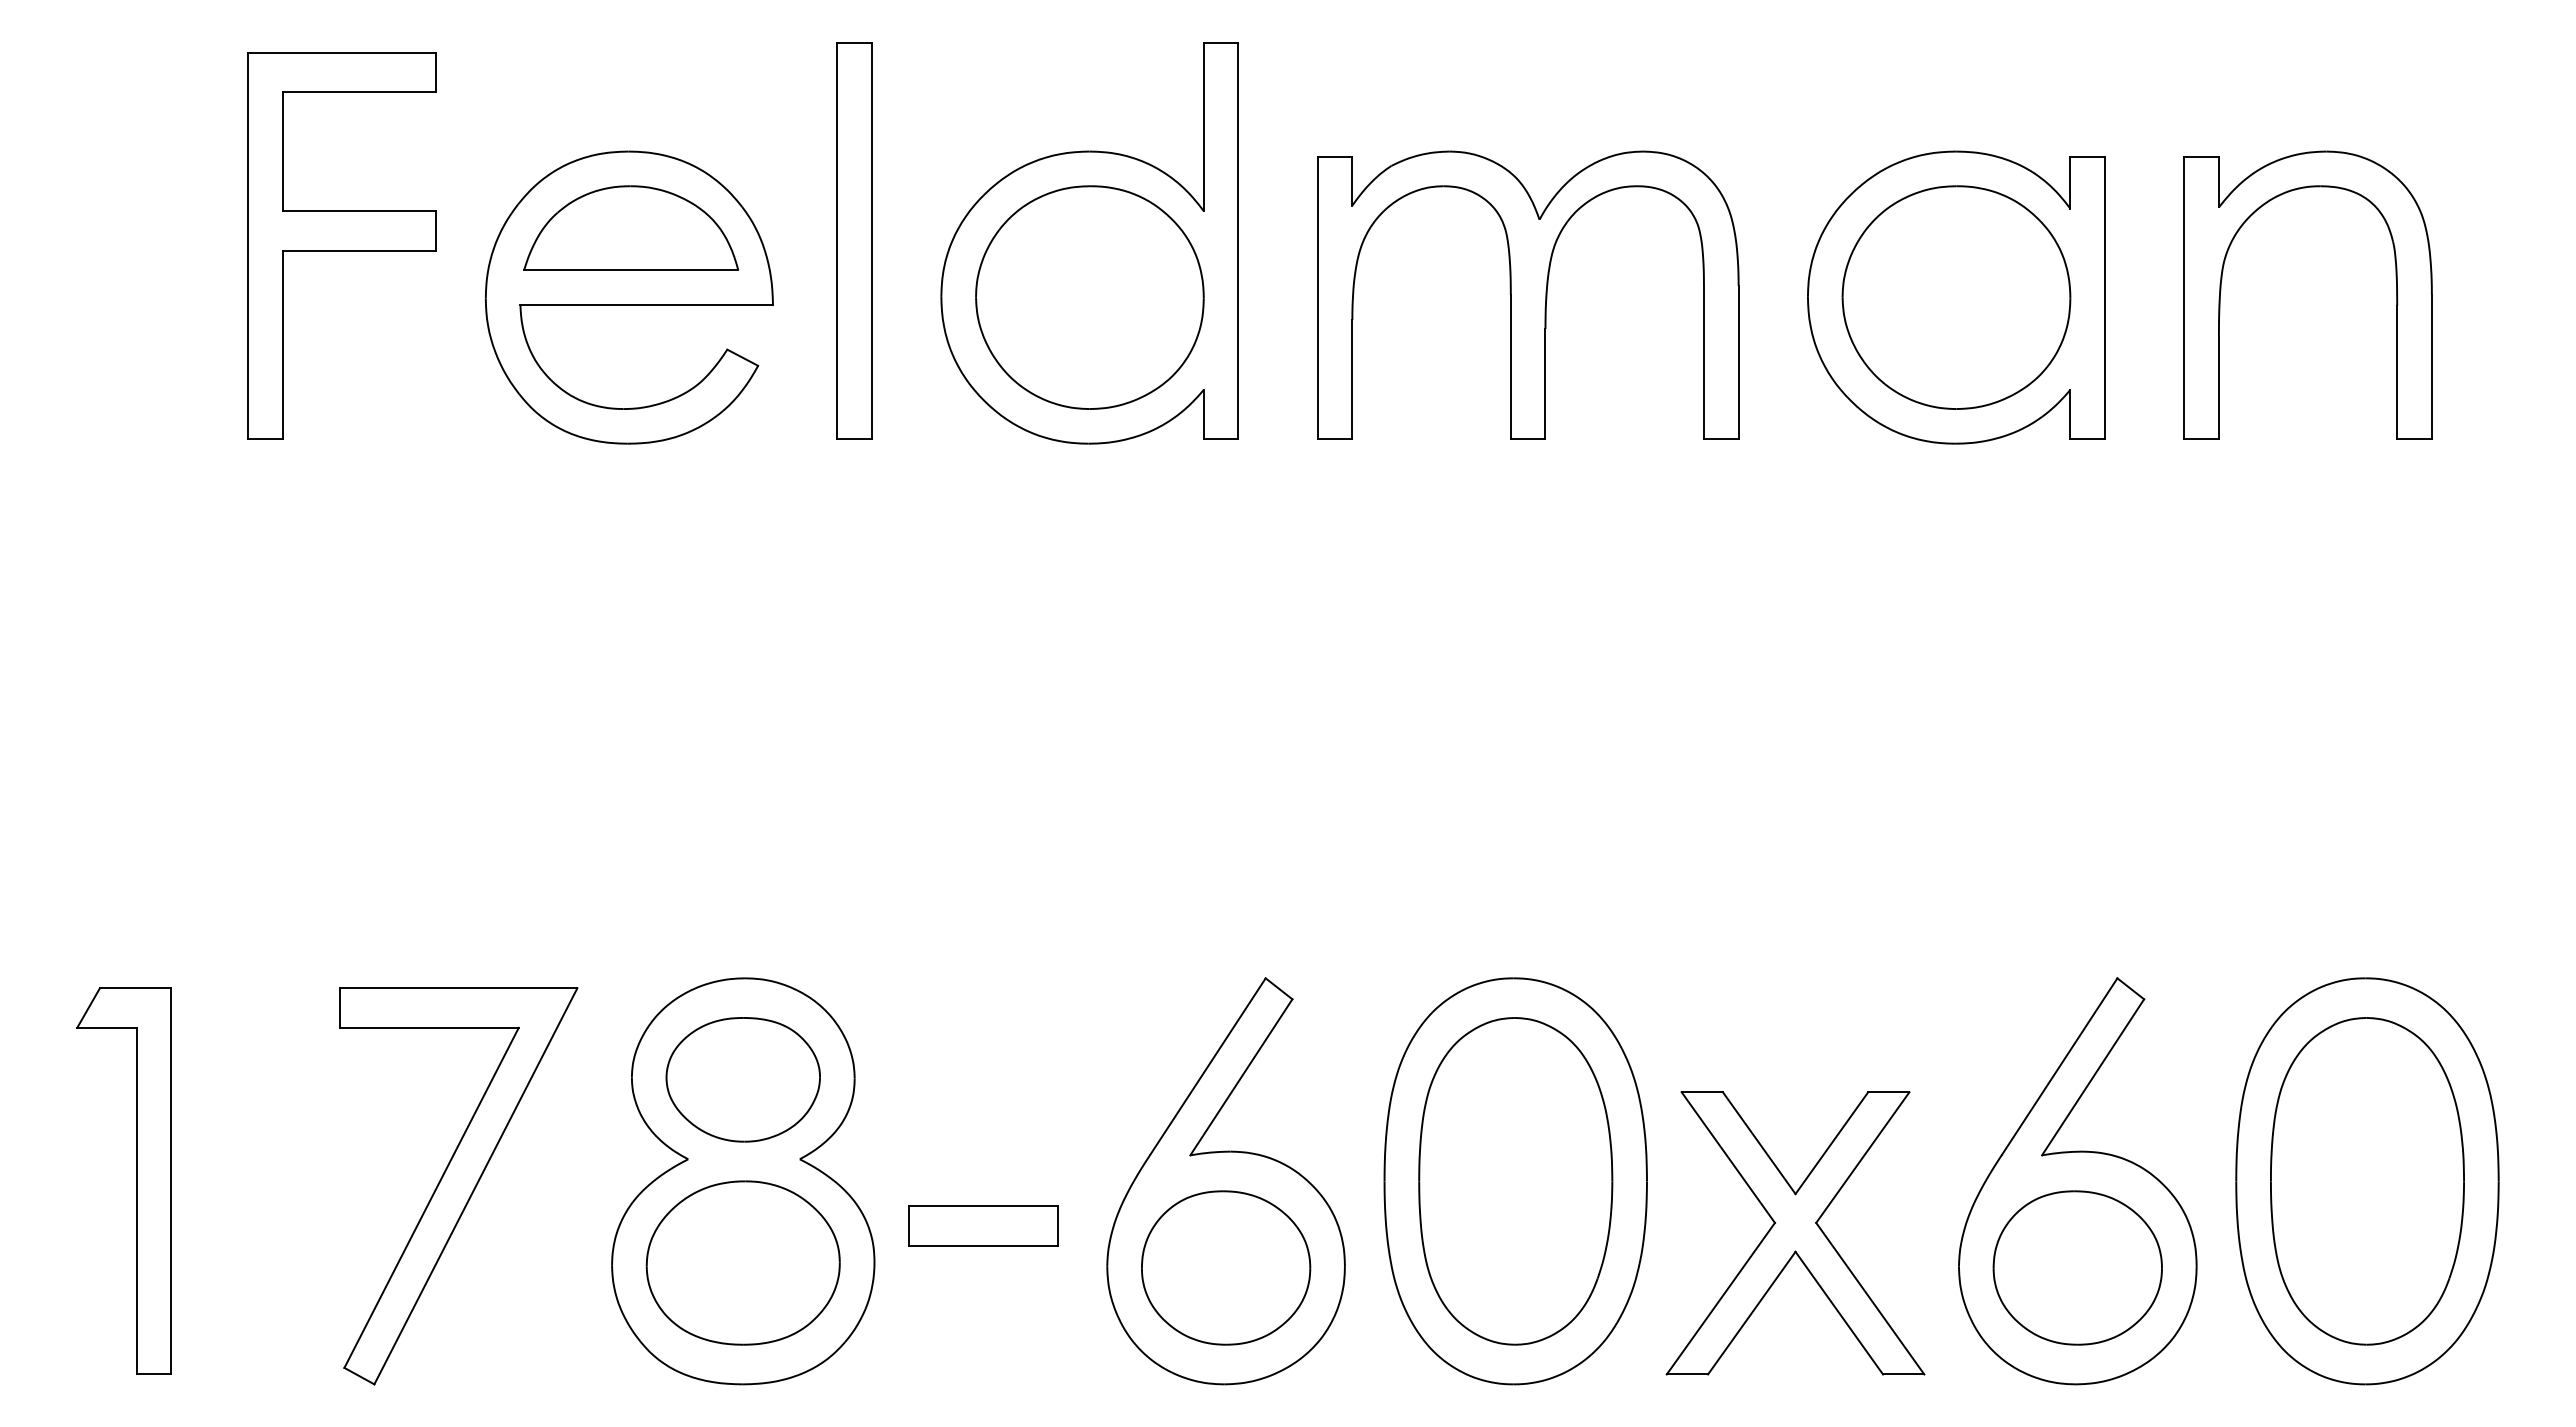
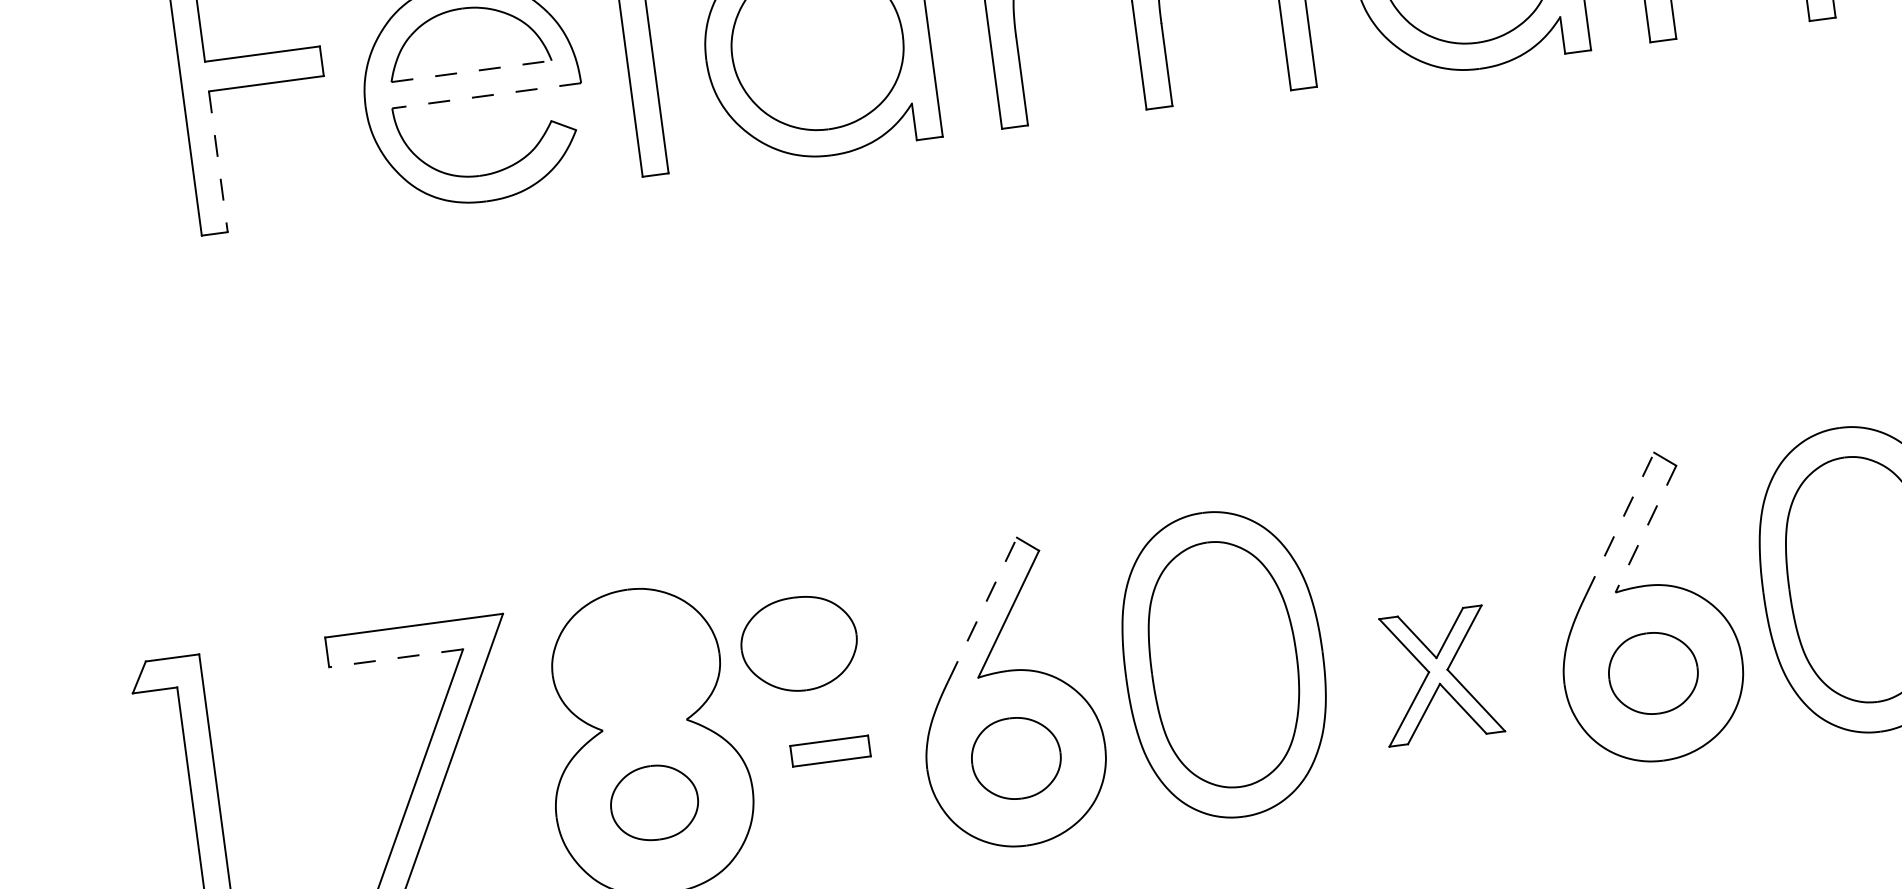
line: (631, 270) -> (471, 71), solid -> dashed
line: (646, 305) -> (486, 96), solid -> dashed
line: (282, 345) -> (218, 162), solid -> dashed
line: (429, 1027) -> (396, 657), solid -> dashed
line: (1208, 1066) -> (983, 609), solid -> dashed
line: (2060, 1066) -> (1620, 524), solid -> dashed
line: (2092, 1077) -> (1645, 529), solid -> dashed
part: (742, 1079) -> (798, 643), moved
part: (983, 1225) -> (830, 750), size x0.7
part: (1795, 1233) -> (1438, 675), size x0.6
part: (742, 1262) -> (653, 802), size x0.6
part: (1226, 1267) -> (1016, 757), size x0.7
part: (2077, 1267) -> (1653, 673), size x0.7

